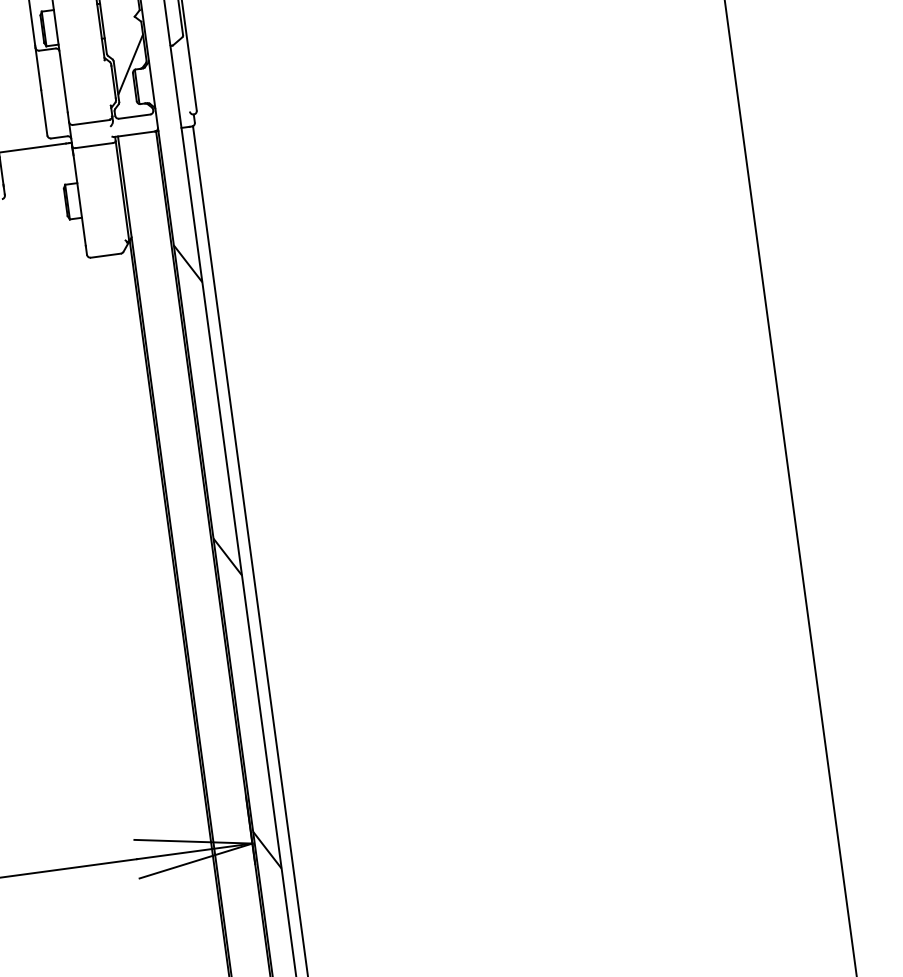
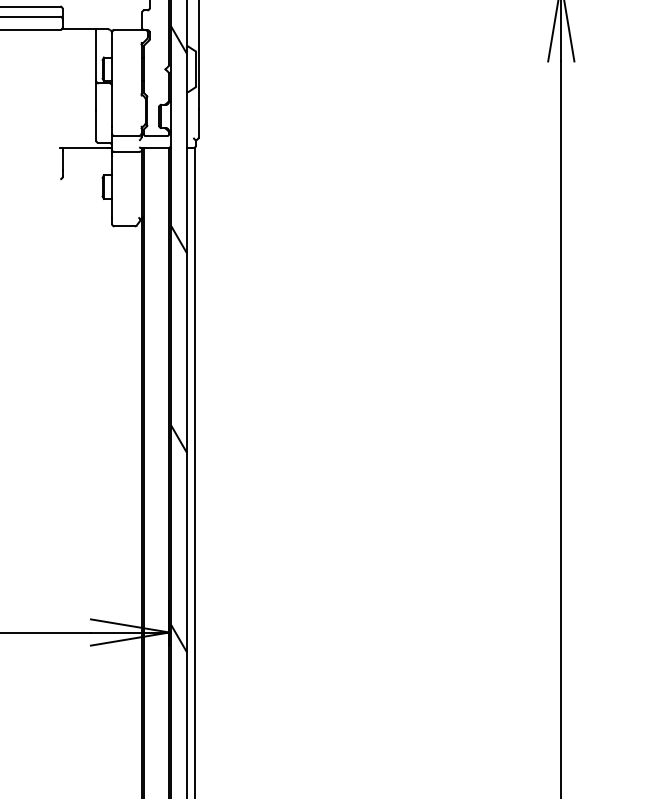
hatch: (130, 65) -> (158, 101), removed

